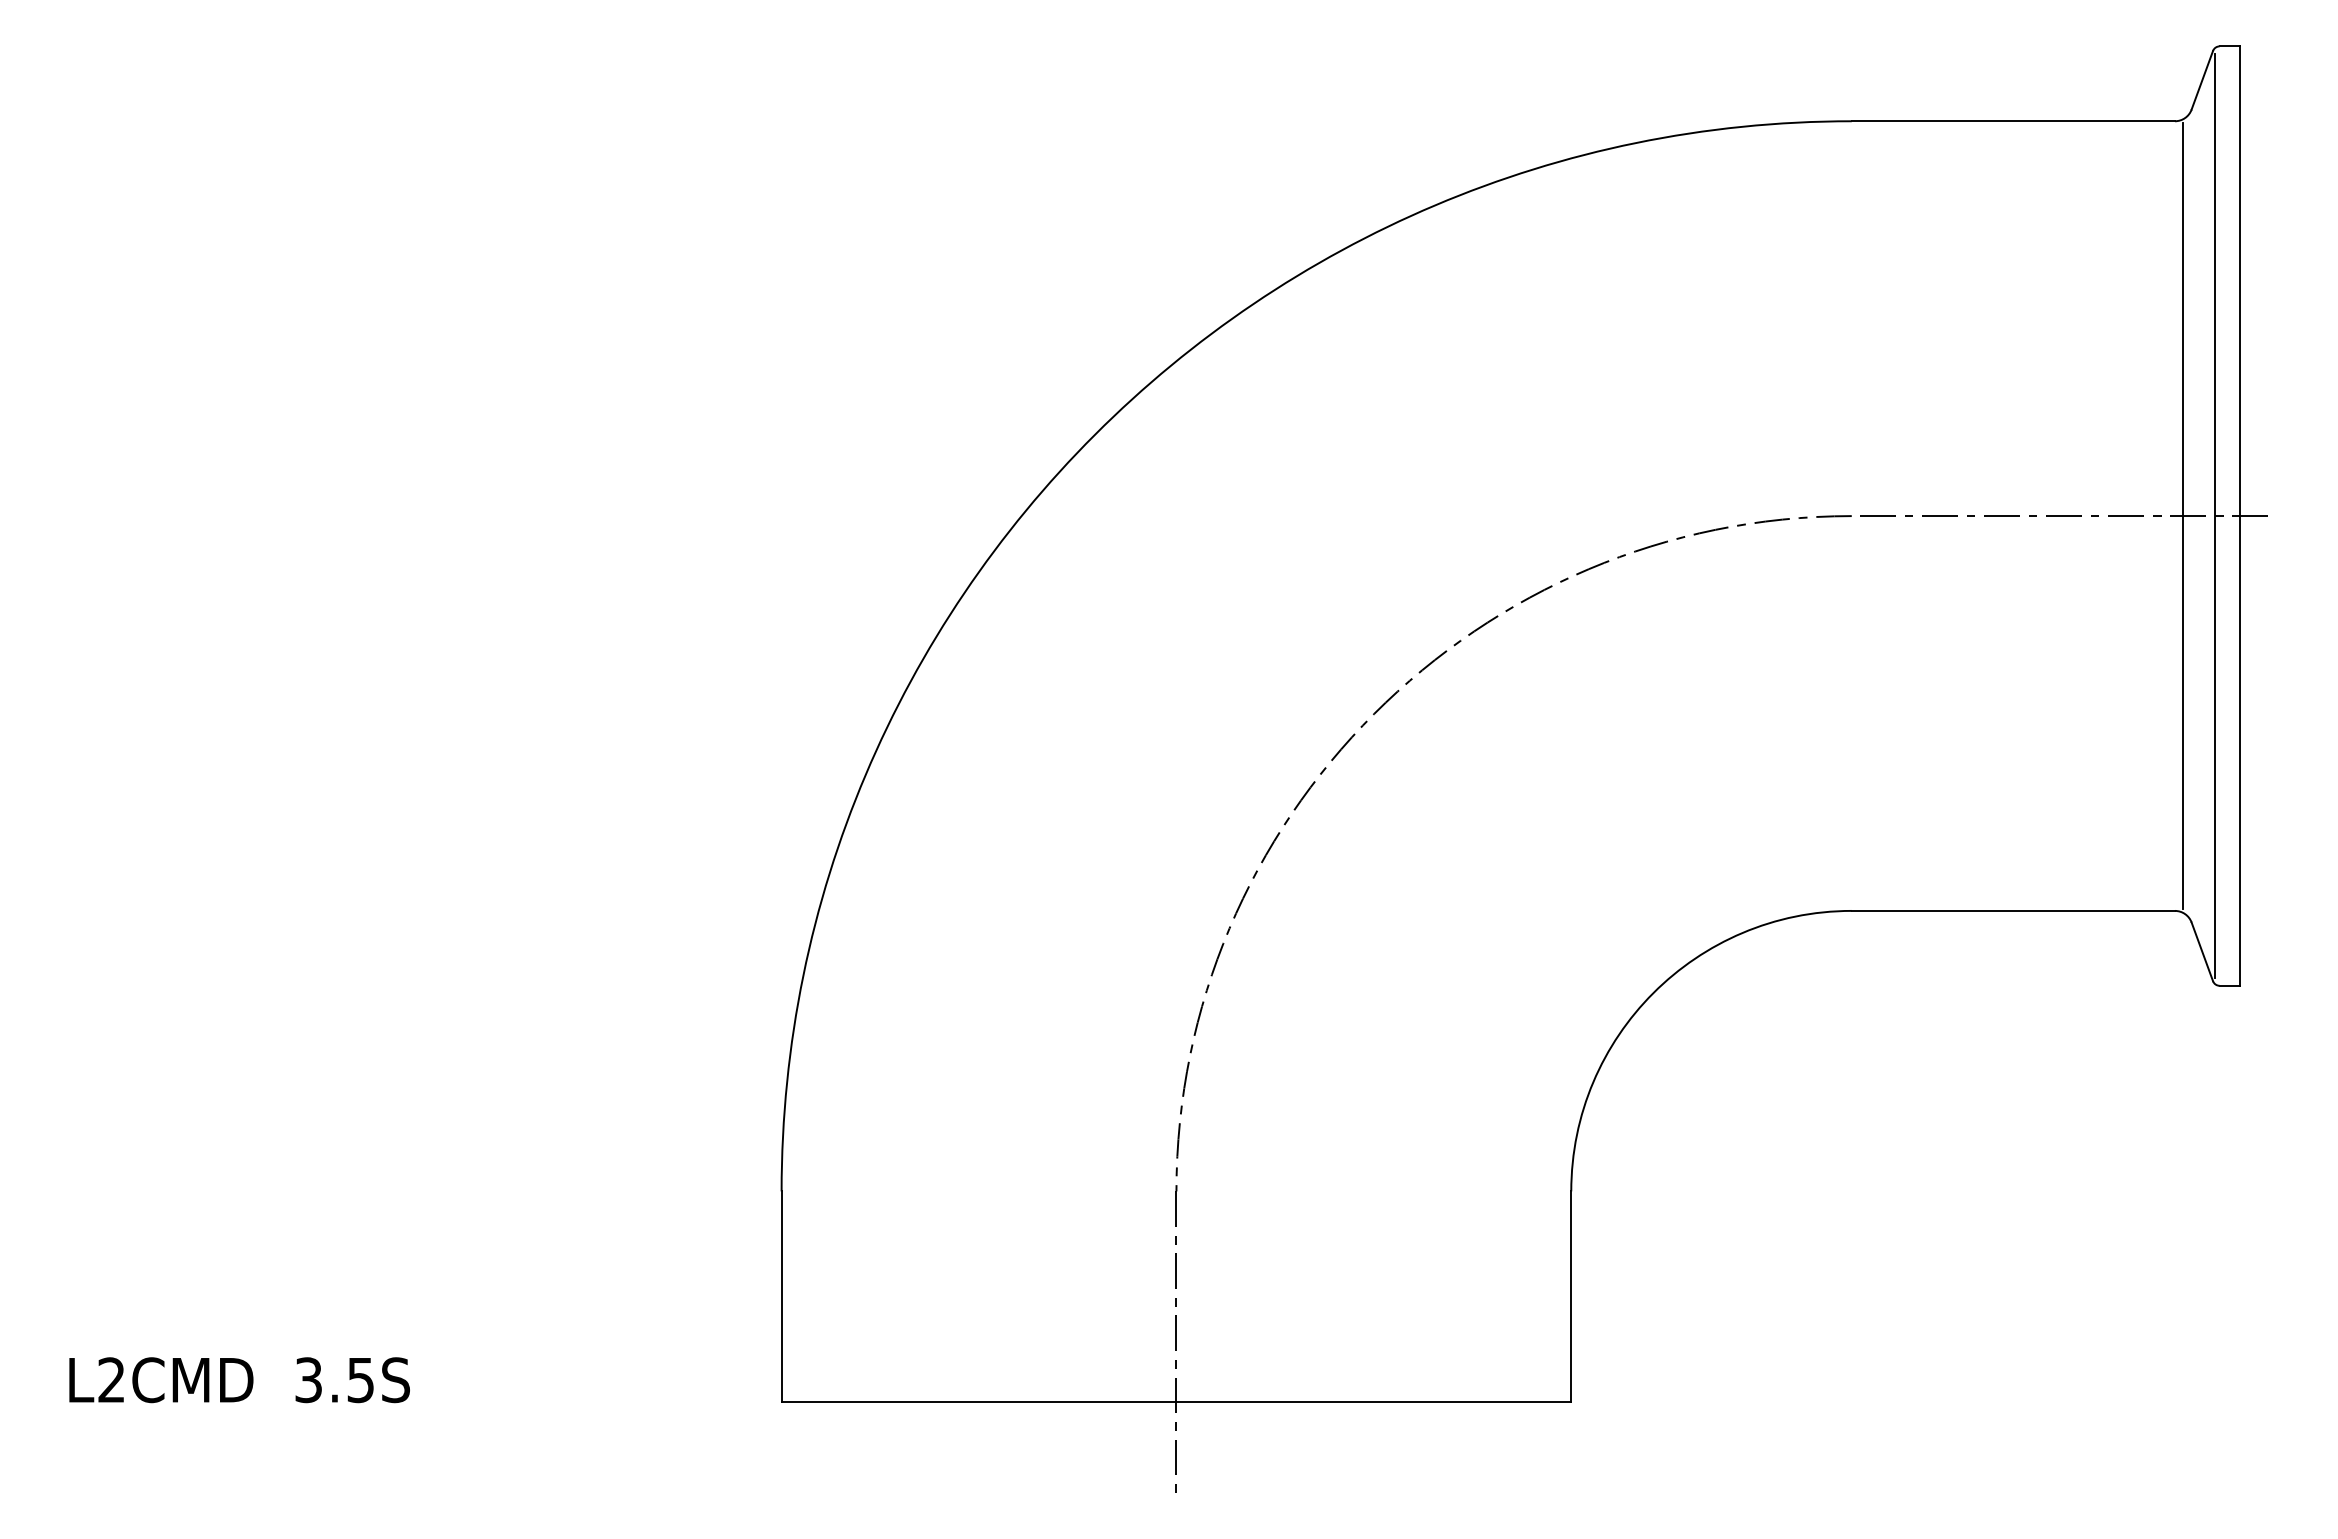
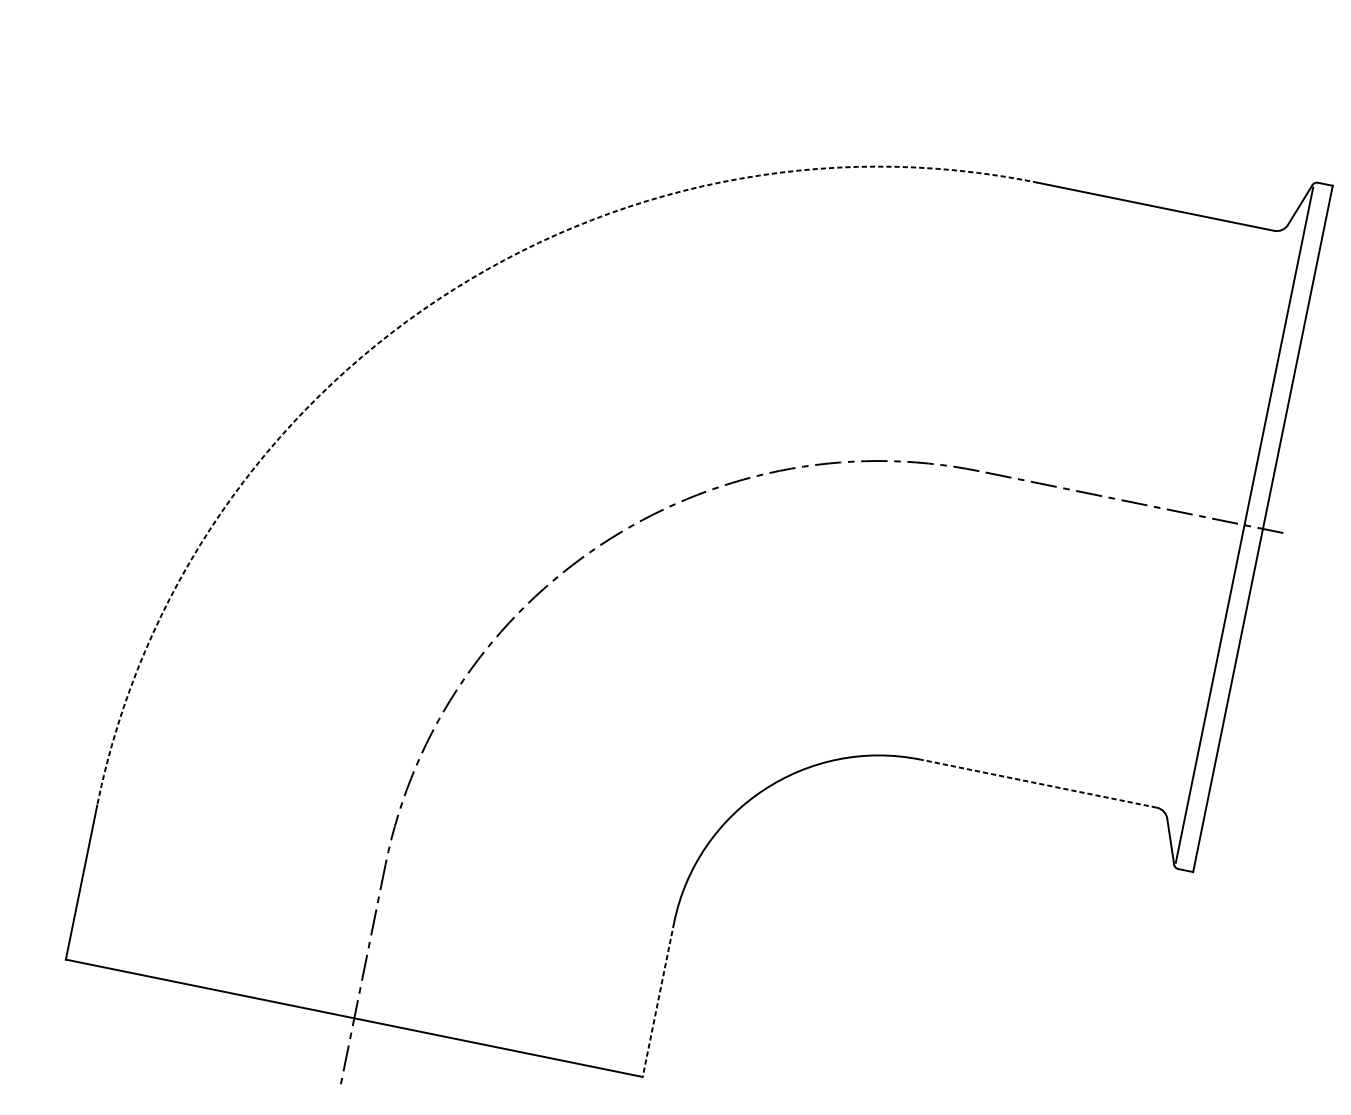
arc: (1095, 434) -> (439, 299), solid -> dashed
line: (2183, 515) -> (1221, 520), removed
line: (2013, 910) -> (1038, 783), solid -> dashed
line: (1571, 1297) -> (658, 1000), solid -> dashed

